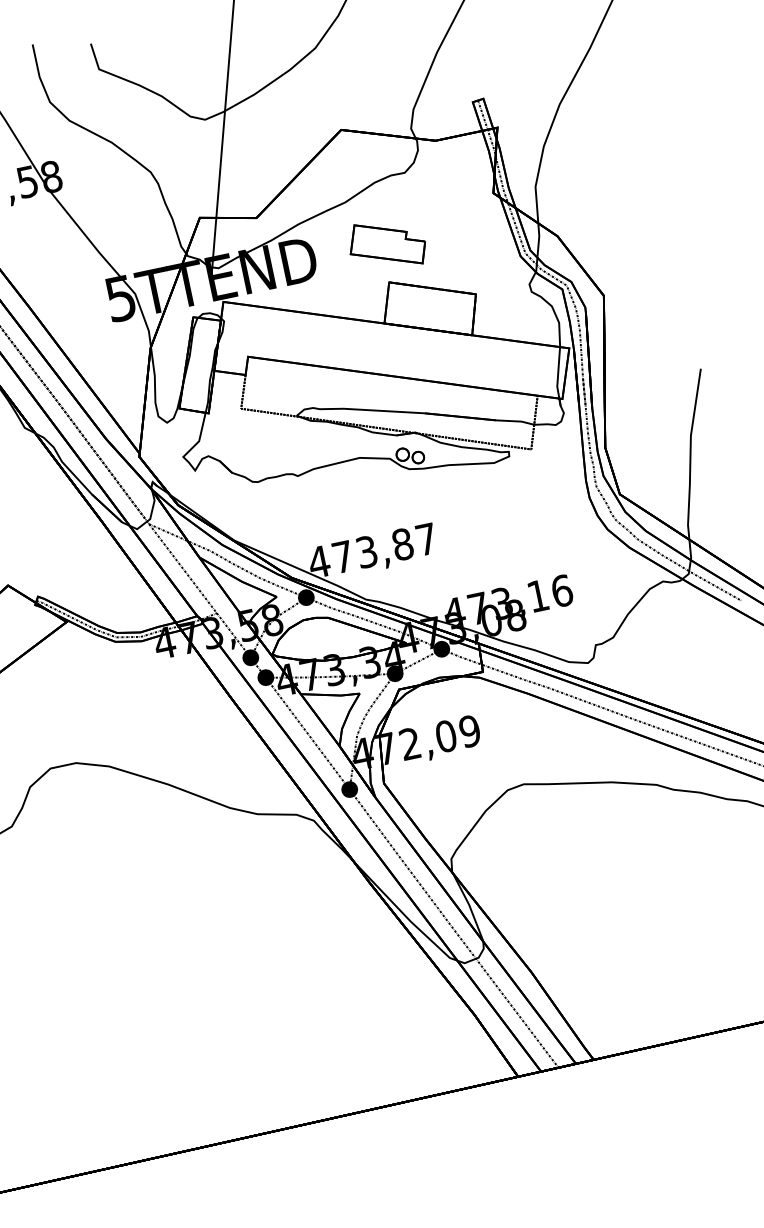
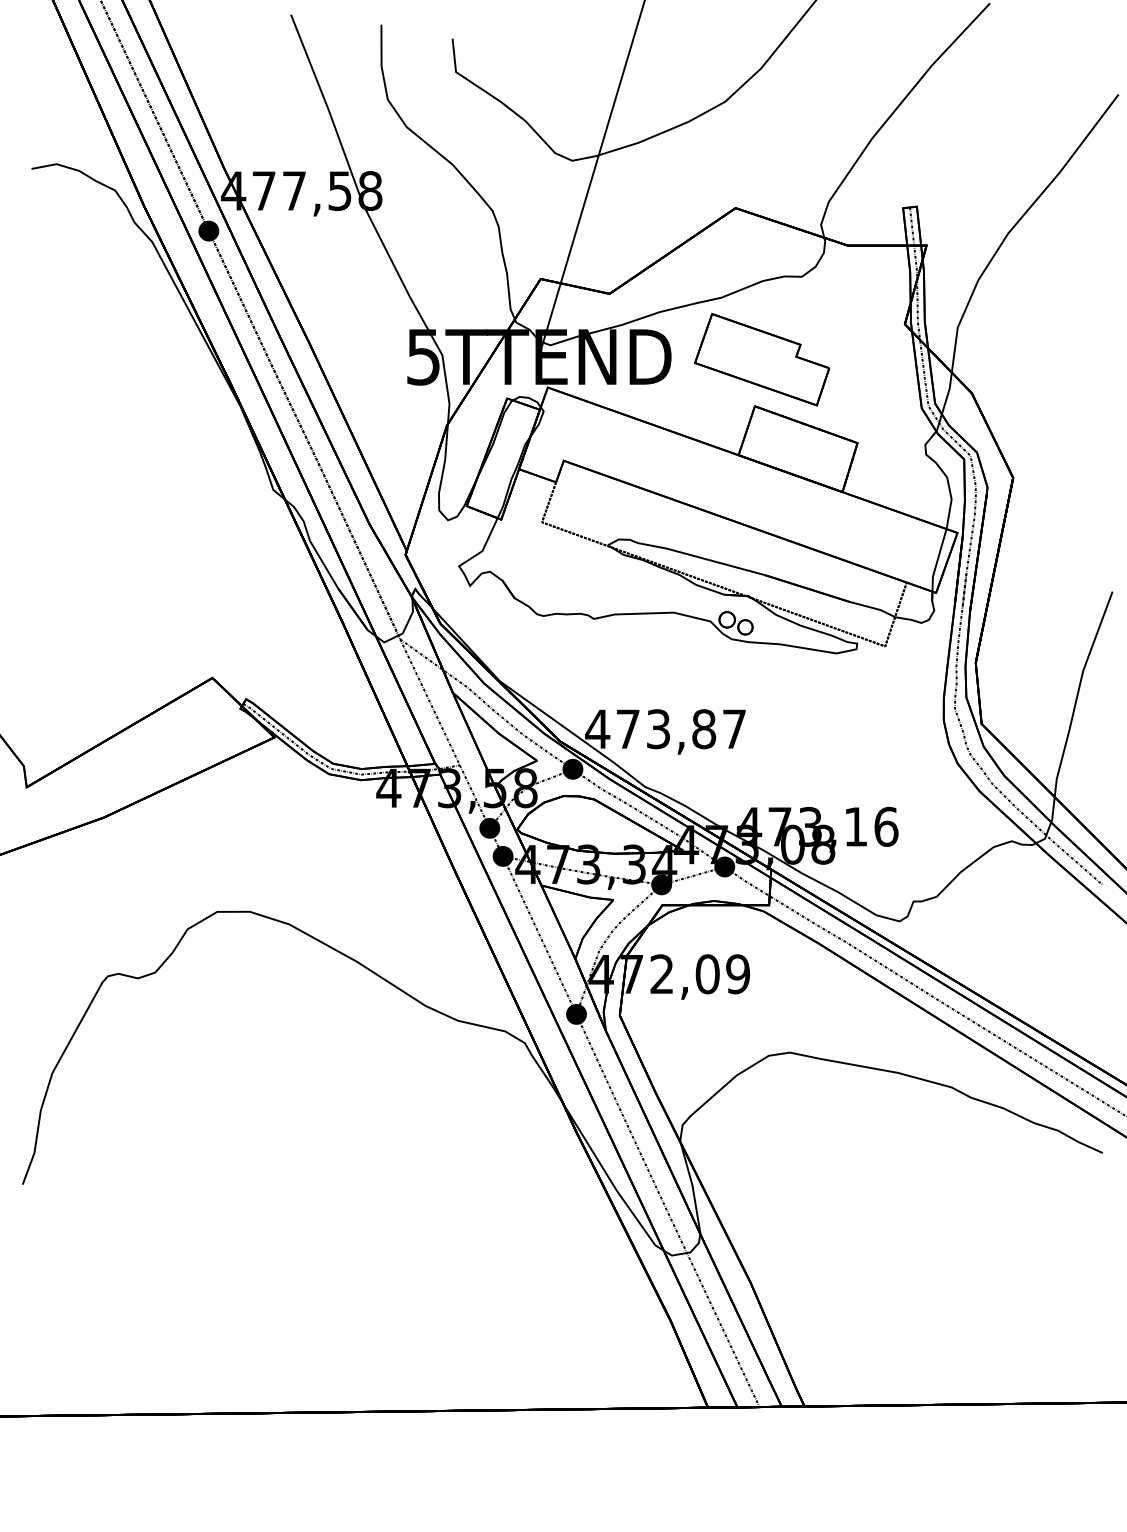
part: (387, 244) -> (762, 359), size x1.43

